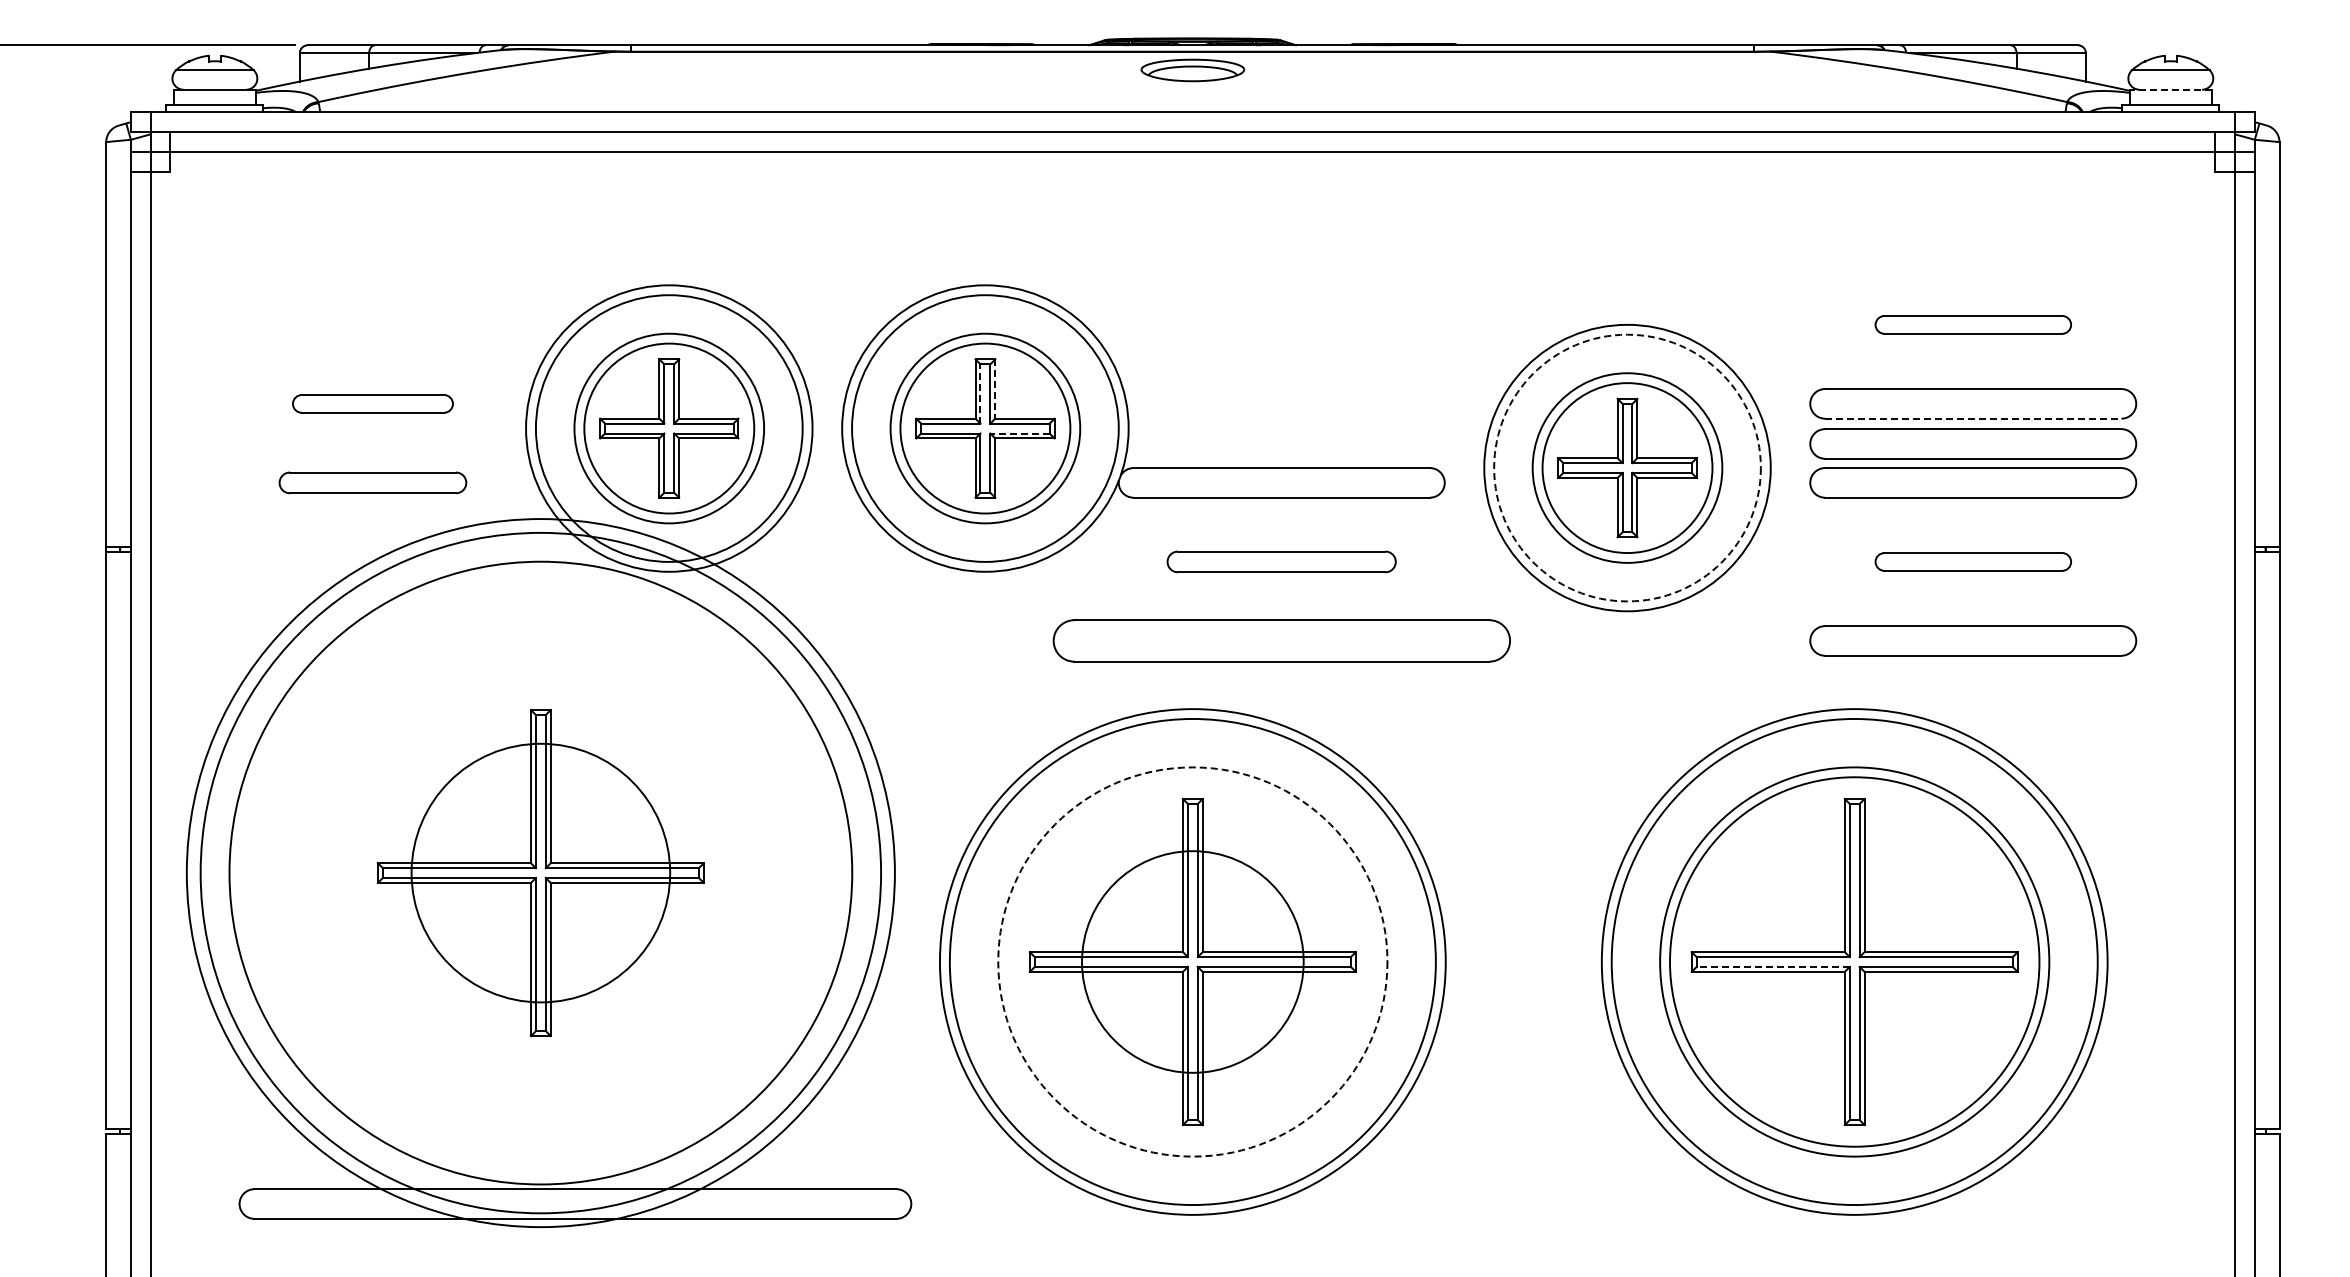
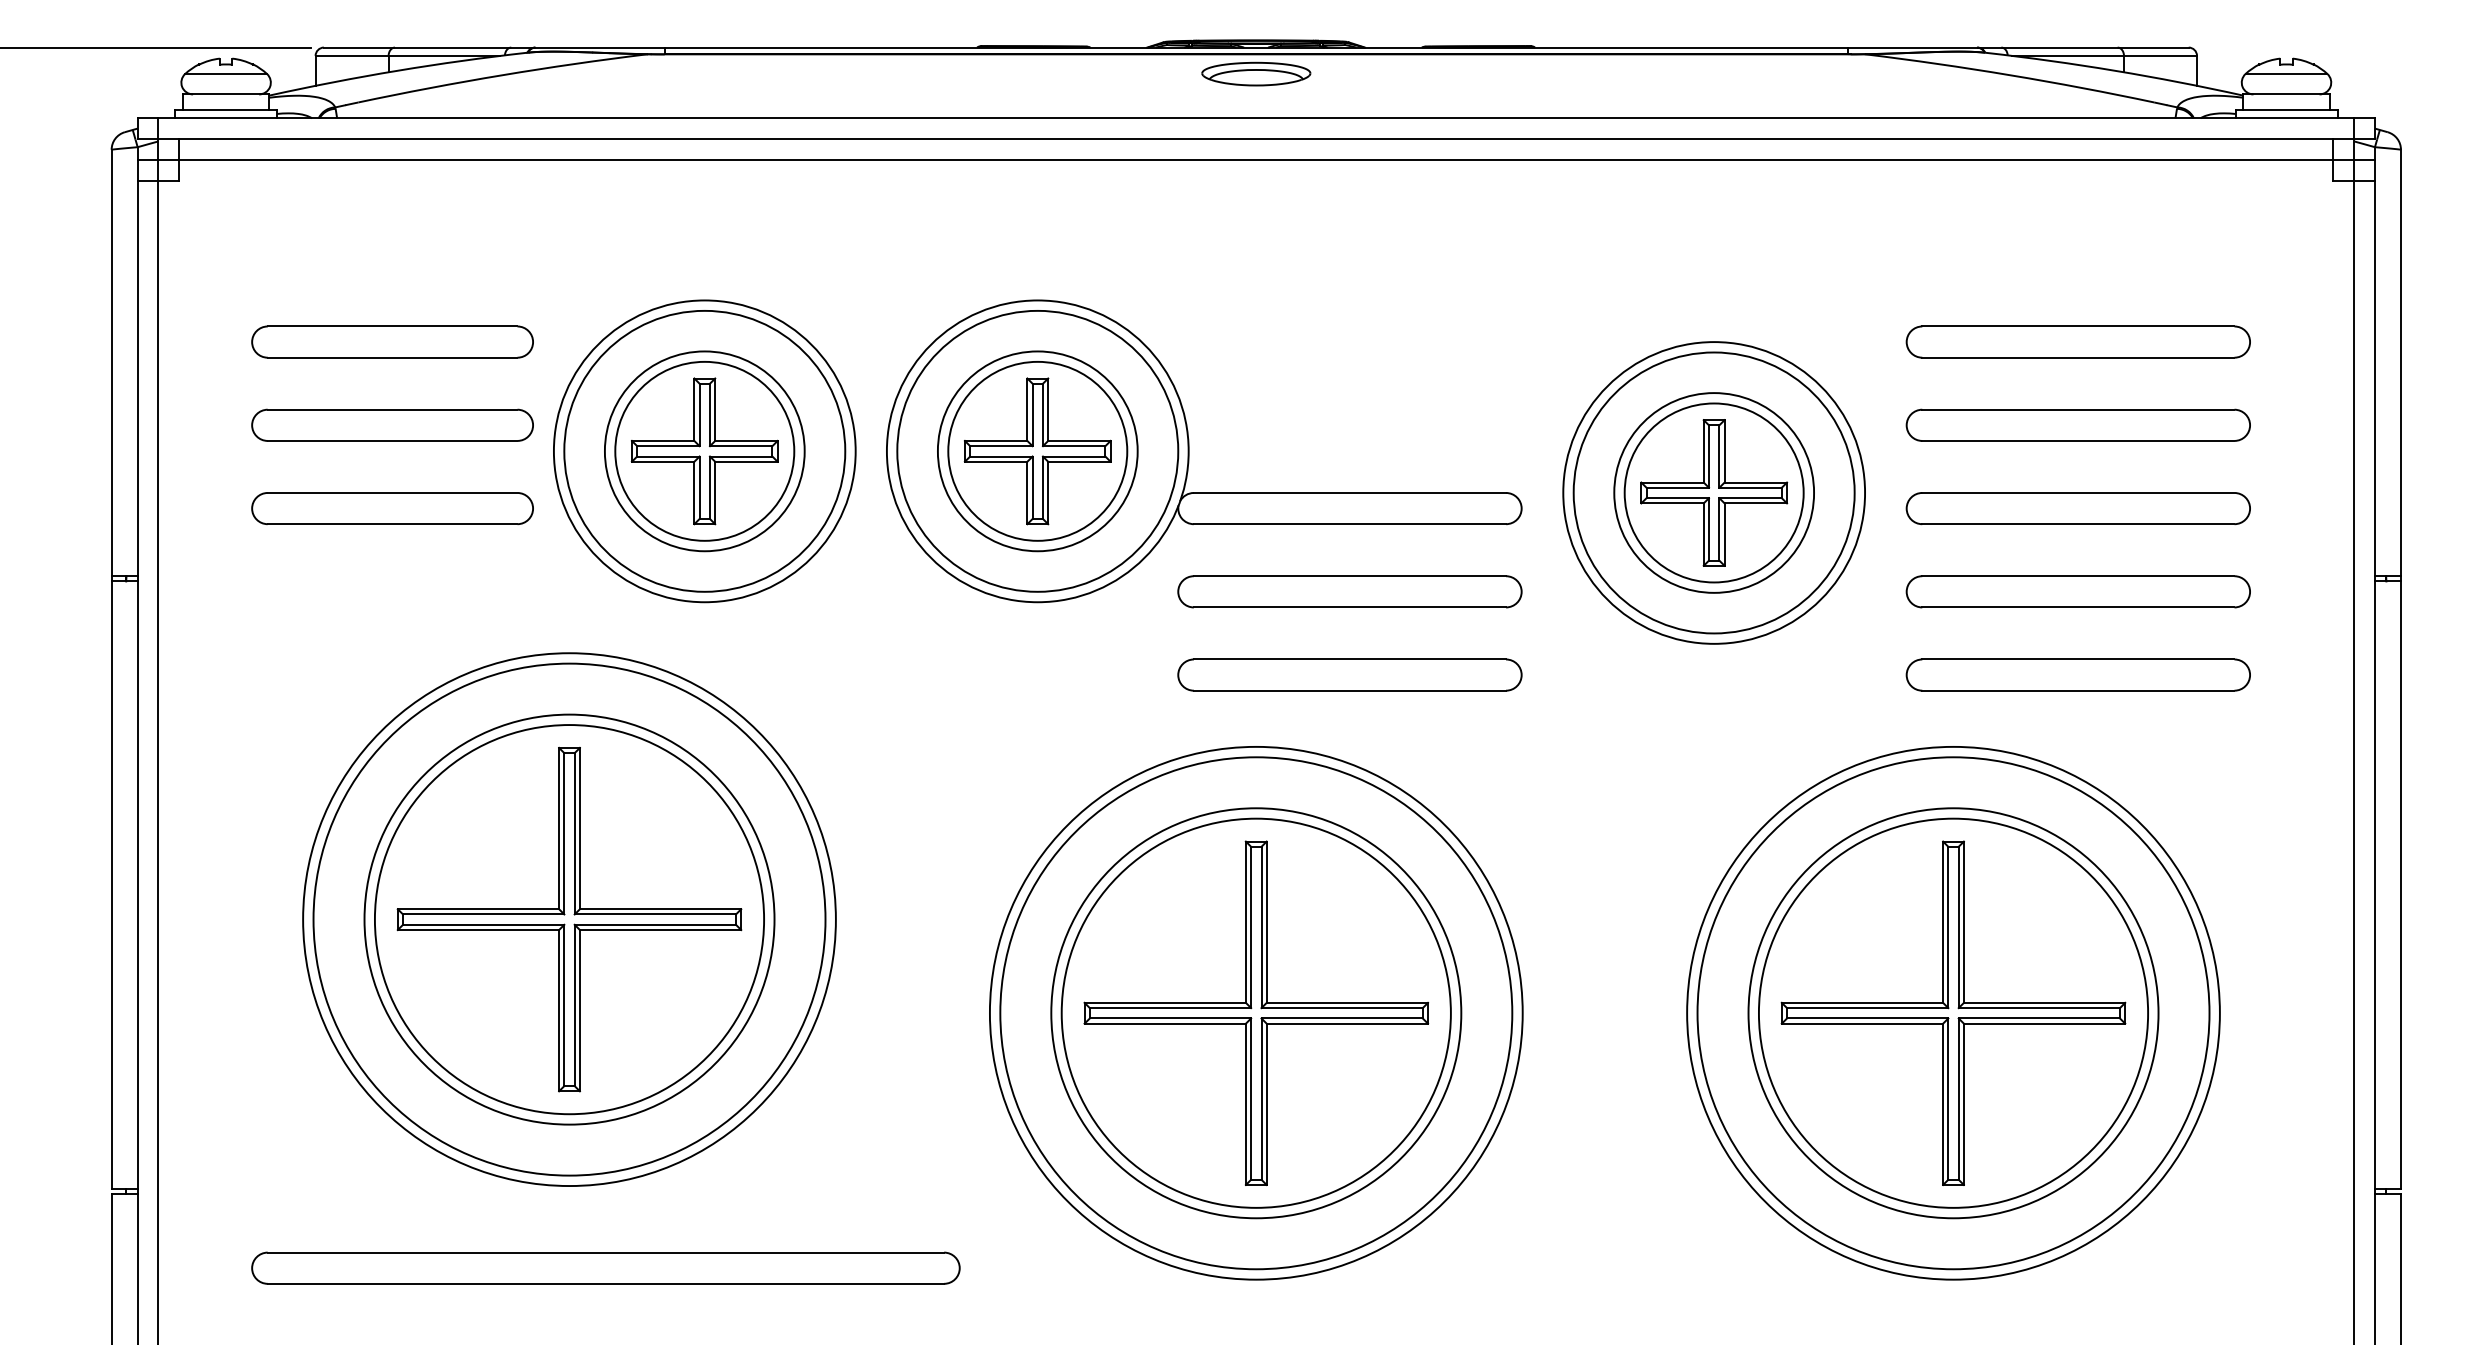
line: (2170, 89) -> (2286, 94), dashed -> solid
part: (372, 324) -> (392, 341), added
part: (1973, 324) -> (2078, 341), size x1.67
line: (995, 389) -> (1048, 410), dashed -> solid
line: (980, 393) -> (1032, 414), dashed -> solid
part: (372, 403) -> (392, 424), size x1.67
line: (1973, 418) -> (2078, 440), dashed -> solid
line: (1019, 433) -> (1073, 456), dashed -> solid
part: (1973, 443) -> (2078, 467), removed
circle: (1627, 467) -> (1714, 492), dashed -> solid
part: (372, 482) -> (392, 508), size x1.43
part: (1281, 561) -> (1349, 591), size x1.43
part: (1973, 561) -> (2078, 591), size x1.67
part: (1281, 640) -> (1349, 674), size x0.71
circle: (540, 872) -> (569, 918), size x0.62
circle: (540, 872) -> (569, 918), size x0.71
circle: (540, 872) -> (569, 918), size x1.43
circle: (540, 873) -> (569, 920), size x0.71
circle: (1192, 961) -> (1255, 1012), dashed -> solid
circle: (1192, 961) -> (1255, 1012), size x1.67
line: (1773, 966) -> (1867, 1018), dashed -> solid

